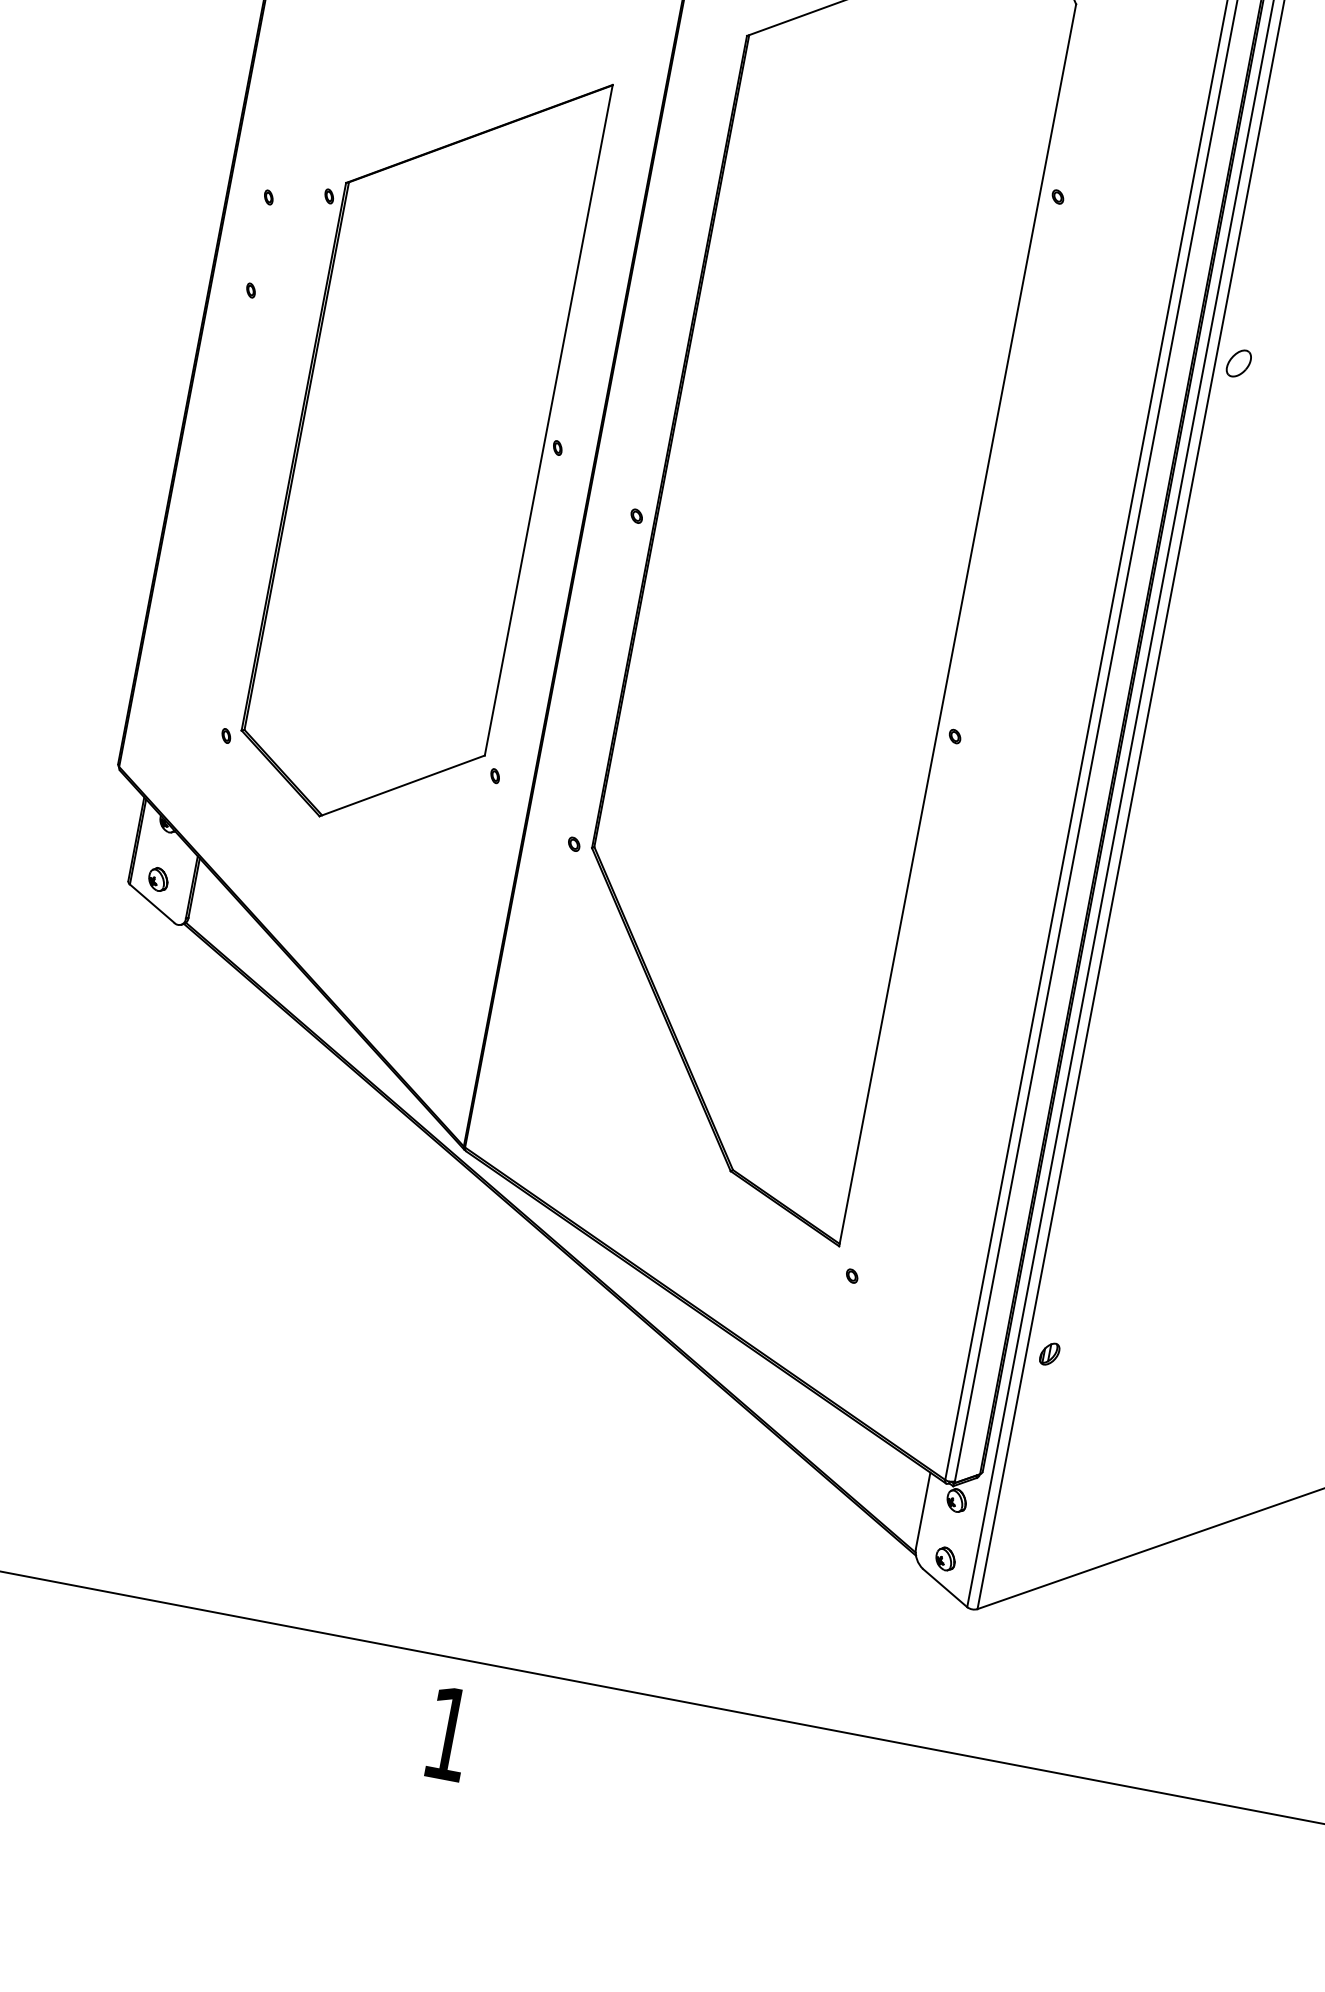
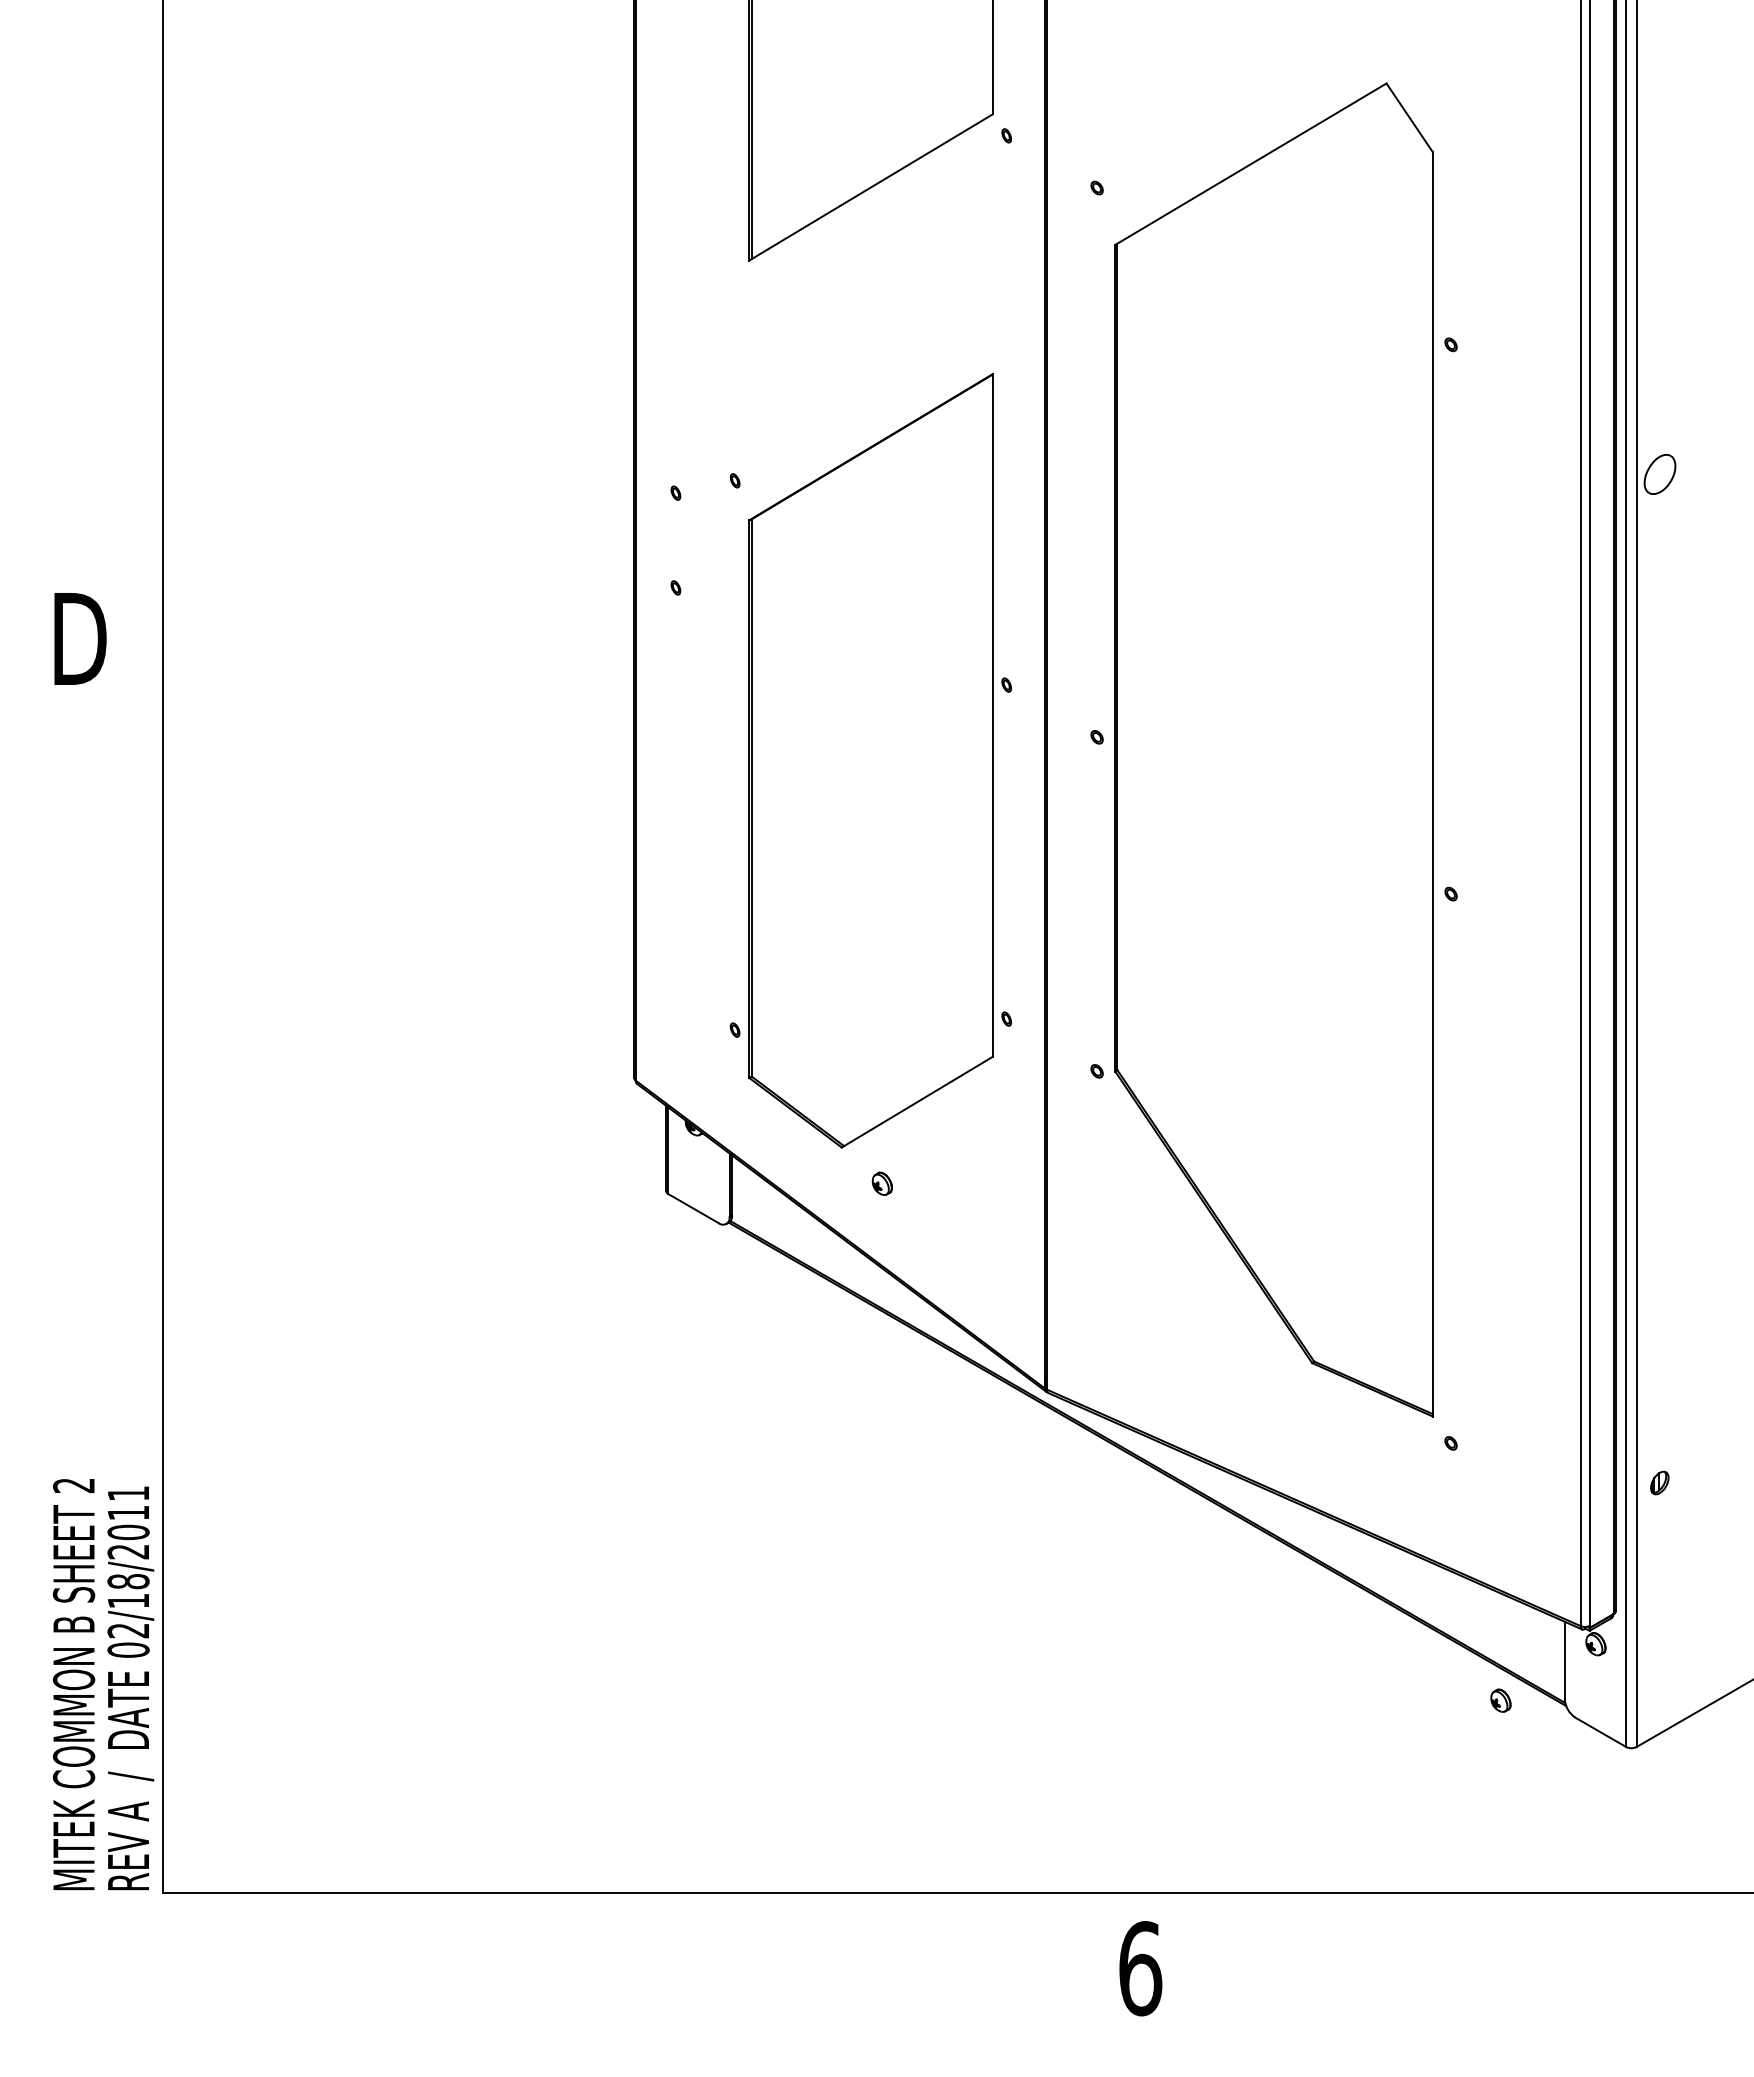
part: (1238, 363) -> (1659, 474), size x1.4
part: (420, 441) -> (870, 760), moved
part: (157, 879) -> (881, 1183), moved
part: (945, 1558) -> (1500, 1700), moved
text: (448, 1733) -> (1140, 1968), 1 -> 6

